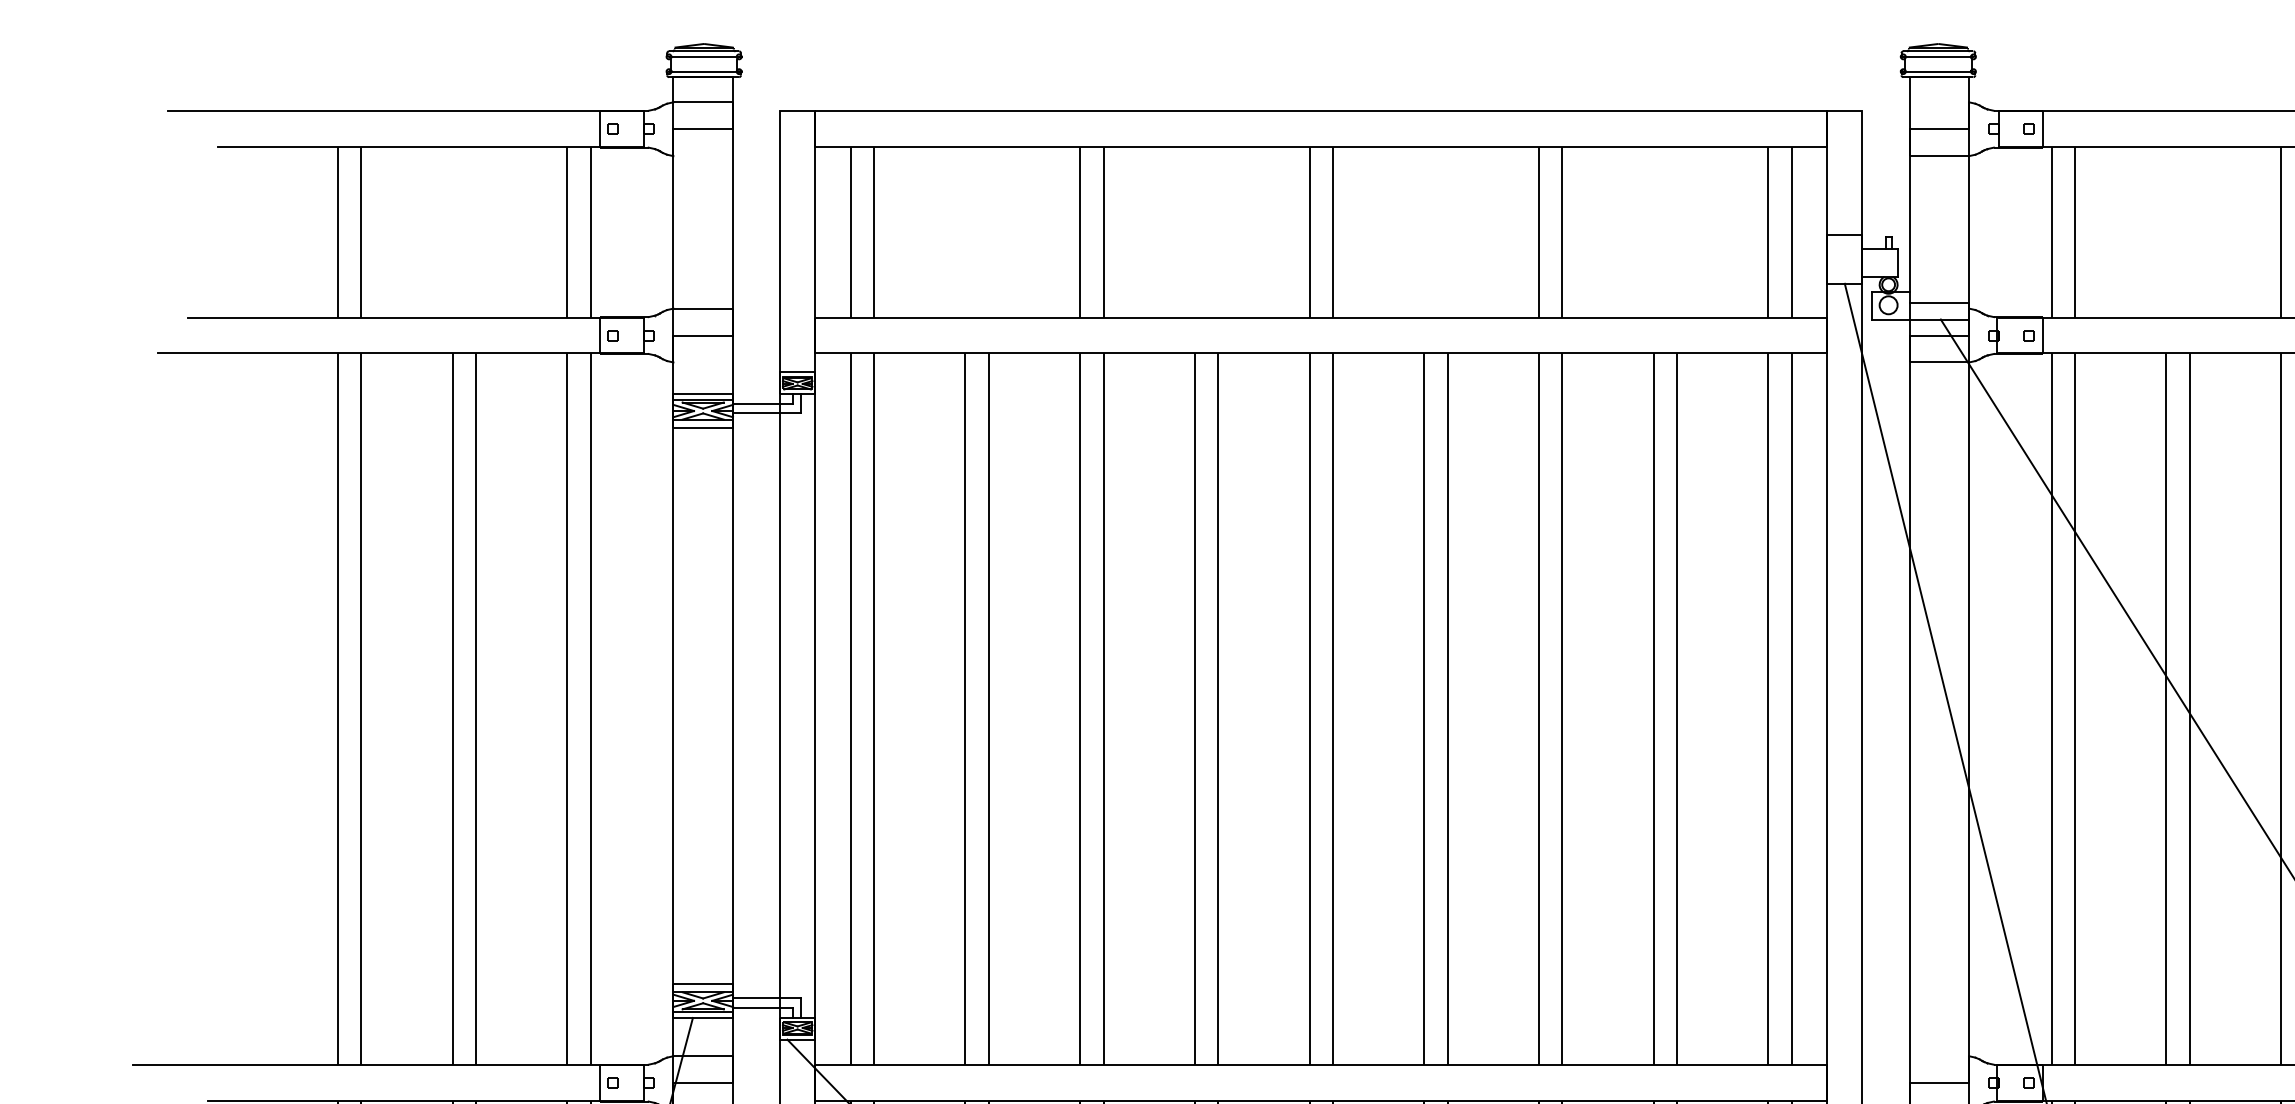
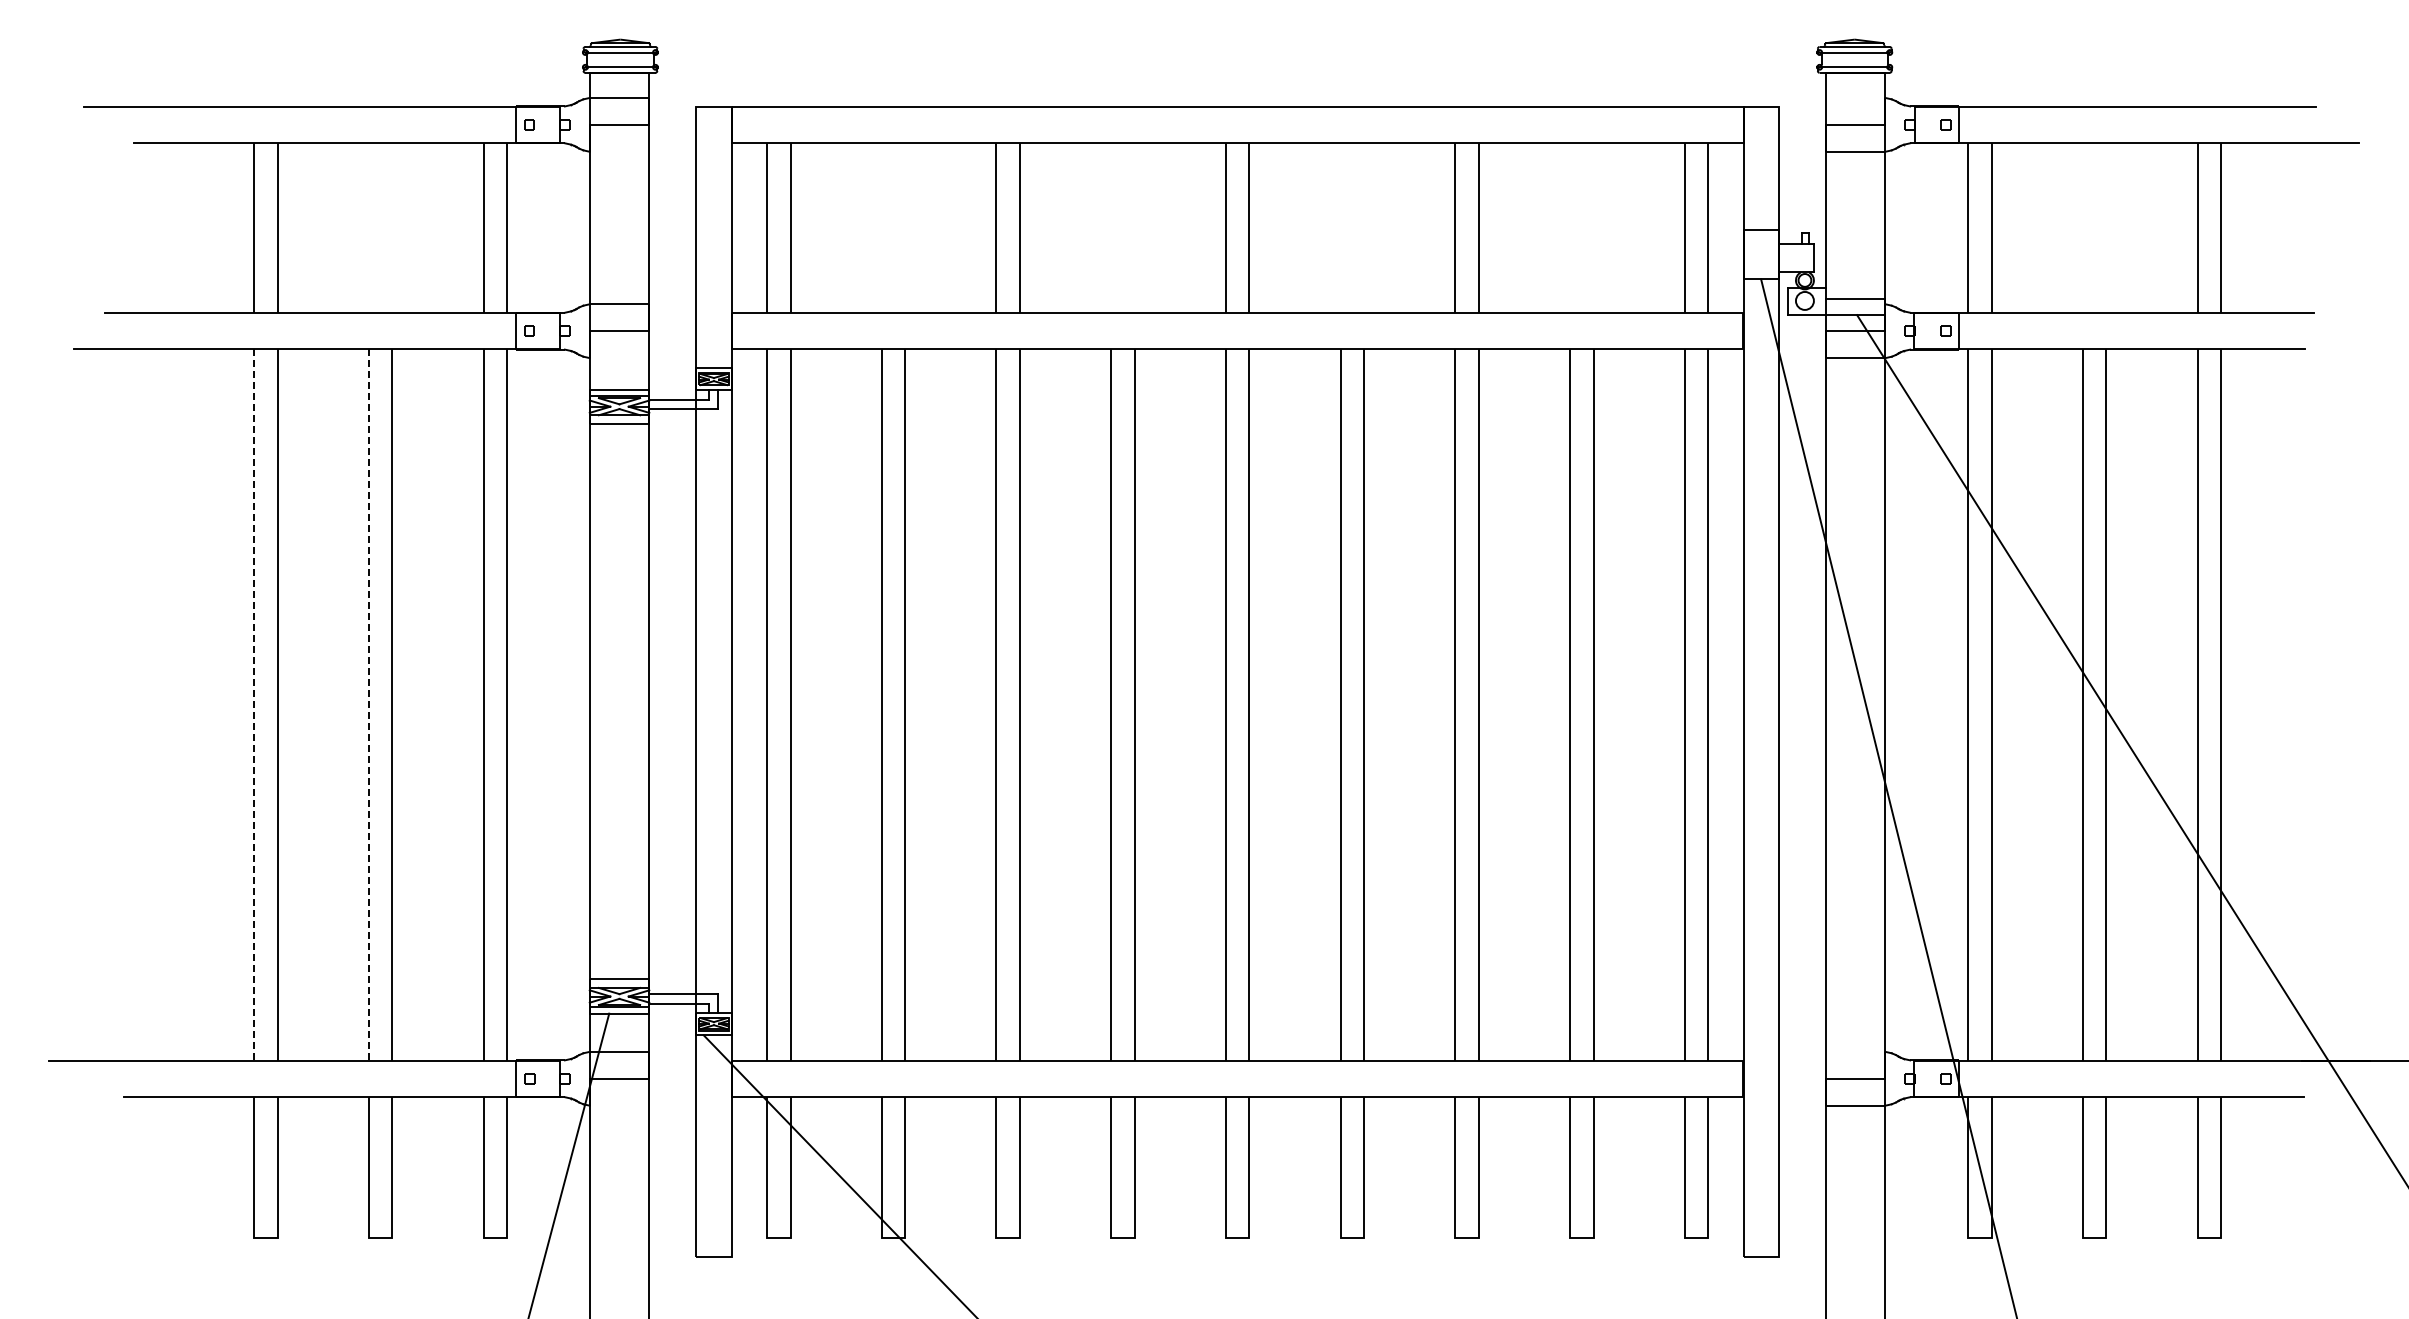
line: (338, 709) -> (254, 705), solid -> dashed
line: (452, 709) -> (368, 705), solid -> dashed

